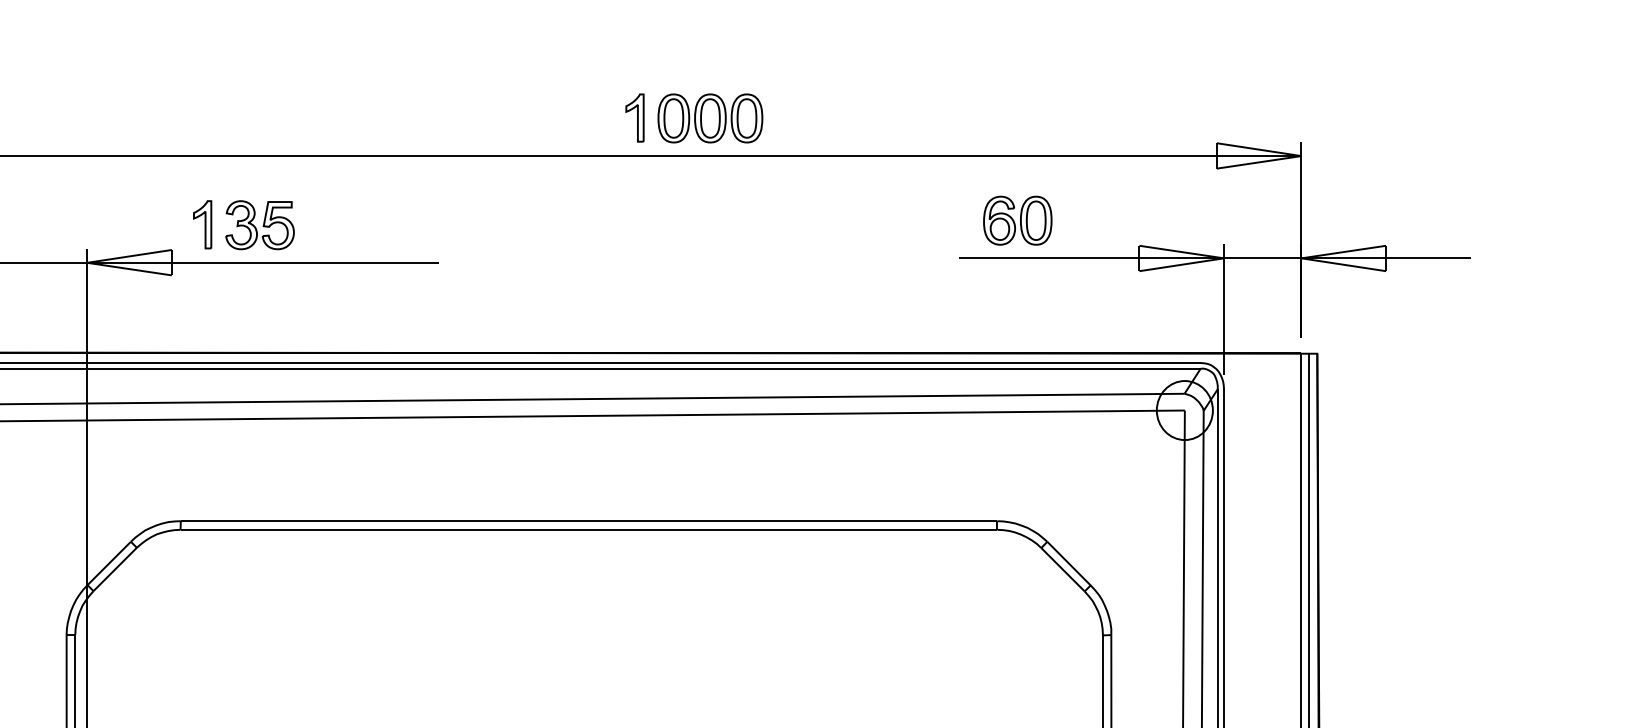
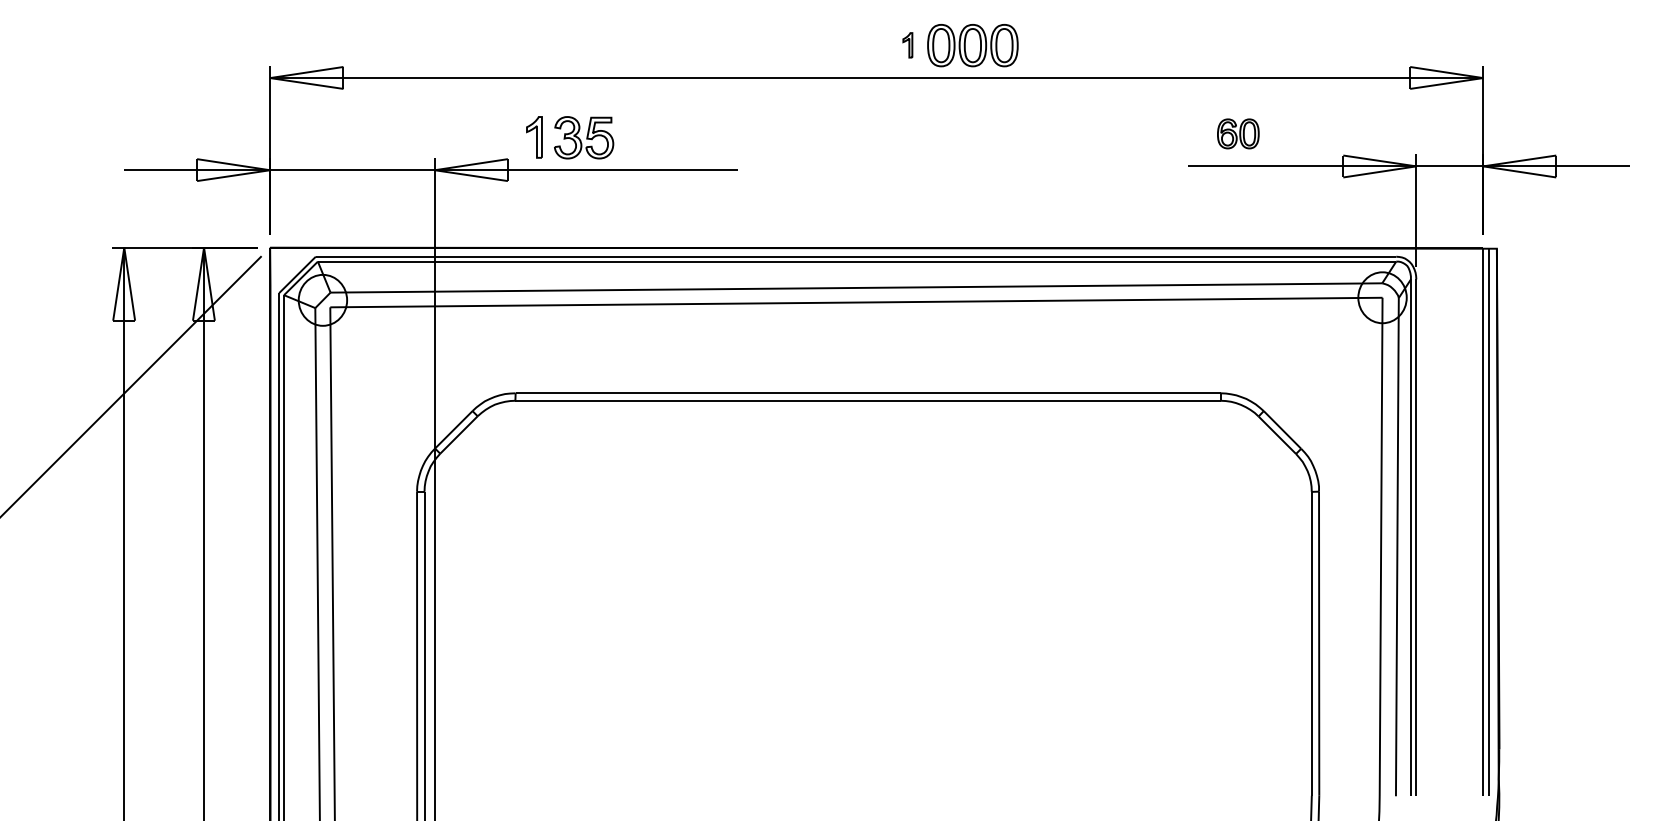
part: (634, 118) -> (907, 45), size x0.6
part: (1018, 220) -> (1238, 133), size x0.7

